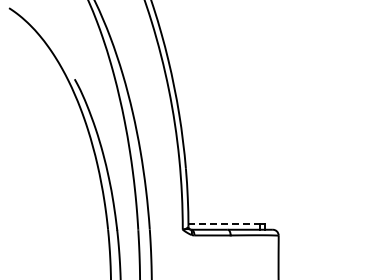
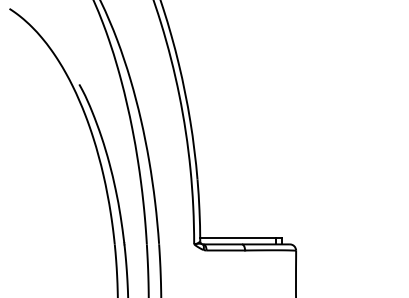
line: (224, 223) -> (238, 237), dashed -> solid

